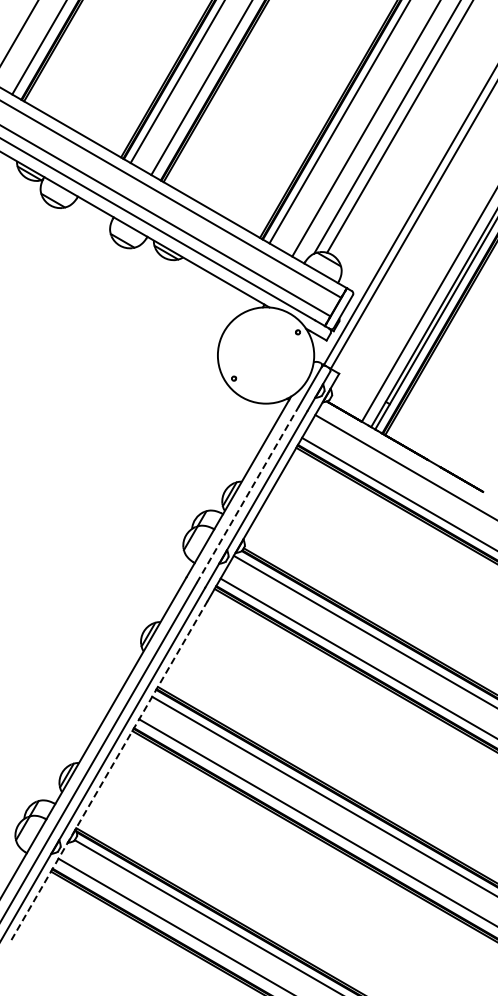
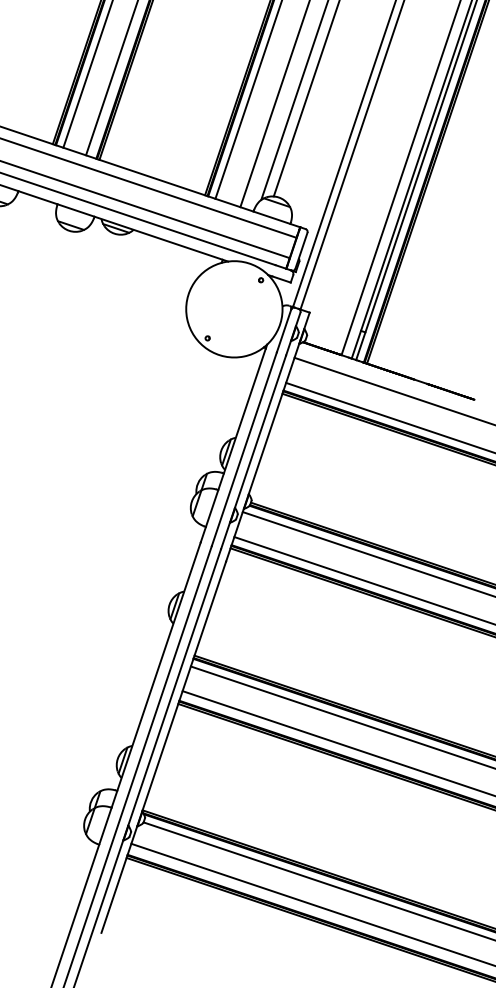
line: (248, 494) -> (244, 449), dashed -> solid
line: (109, 770) -> (163, 747), dashed -> solid

